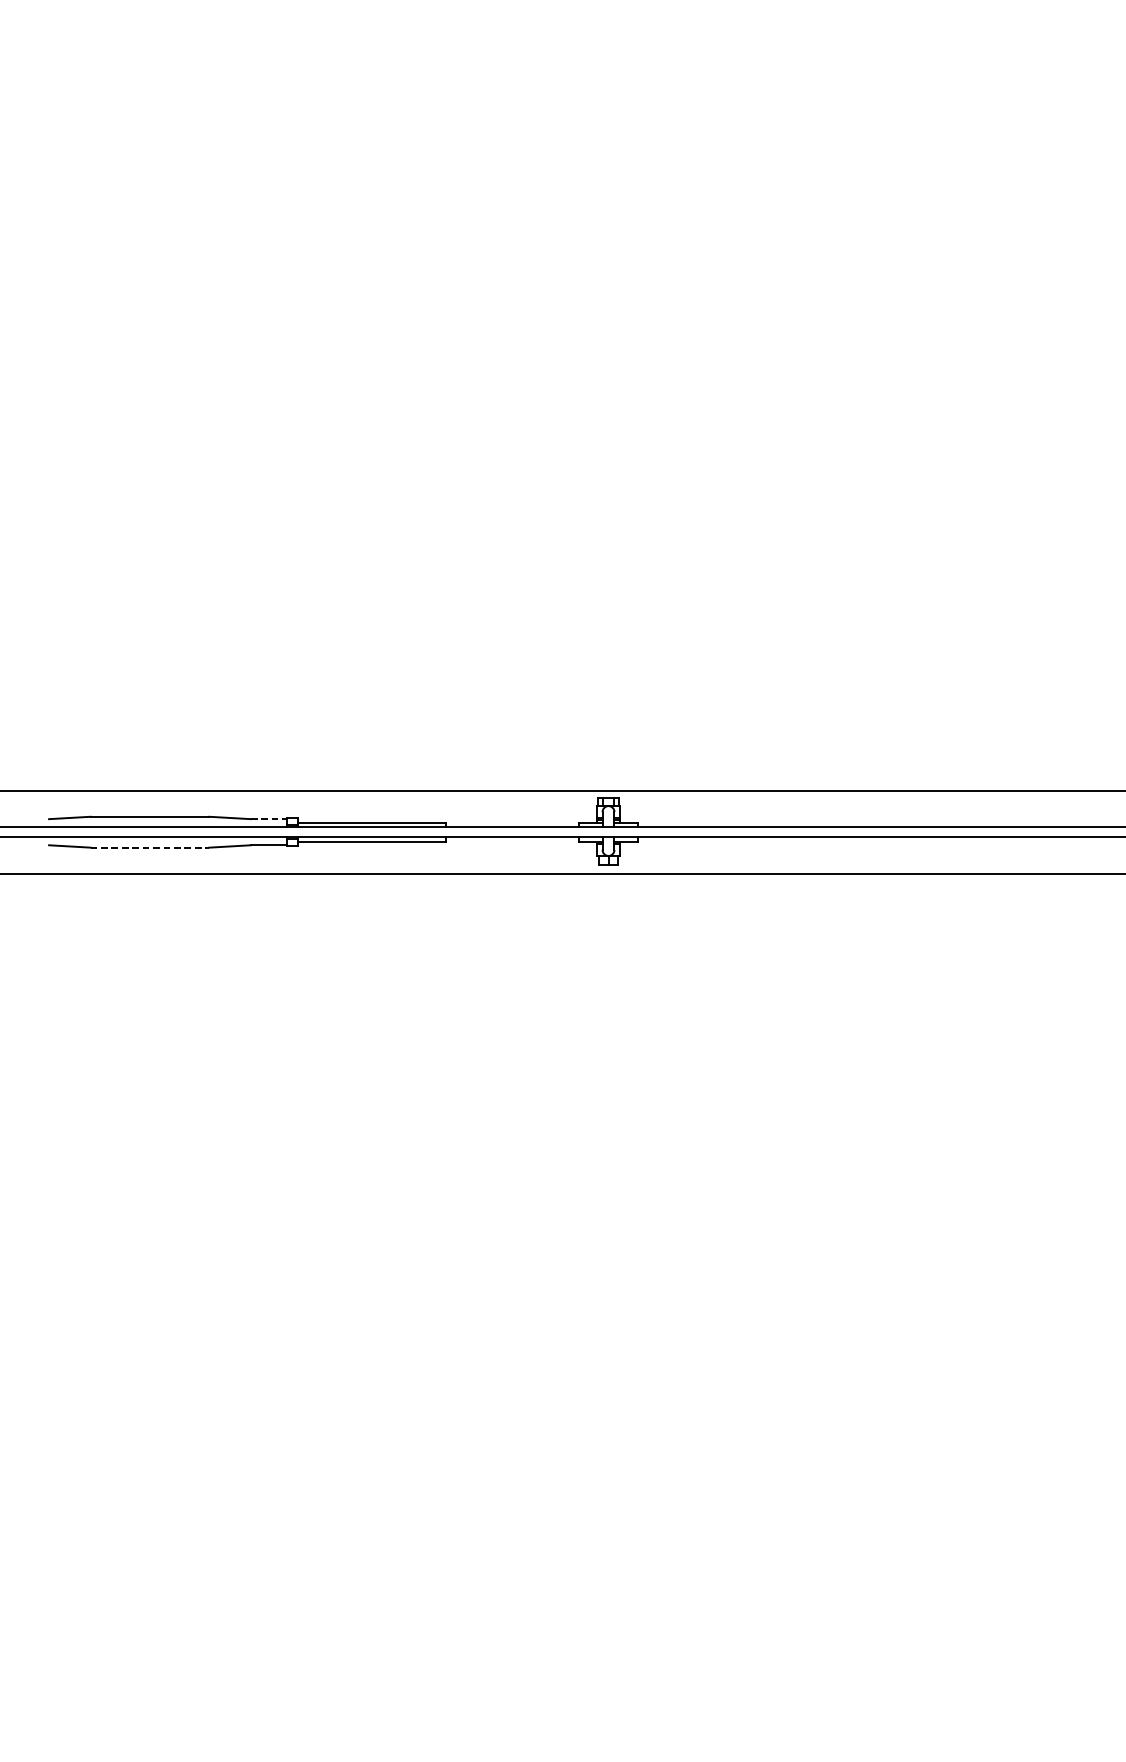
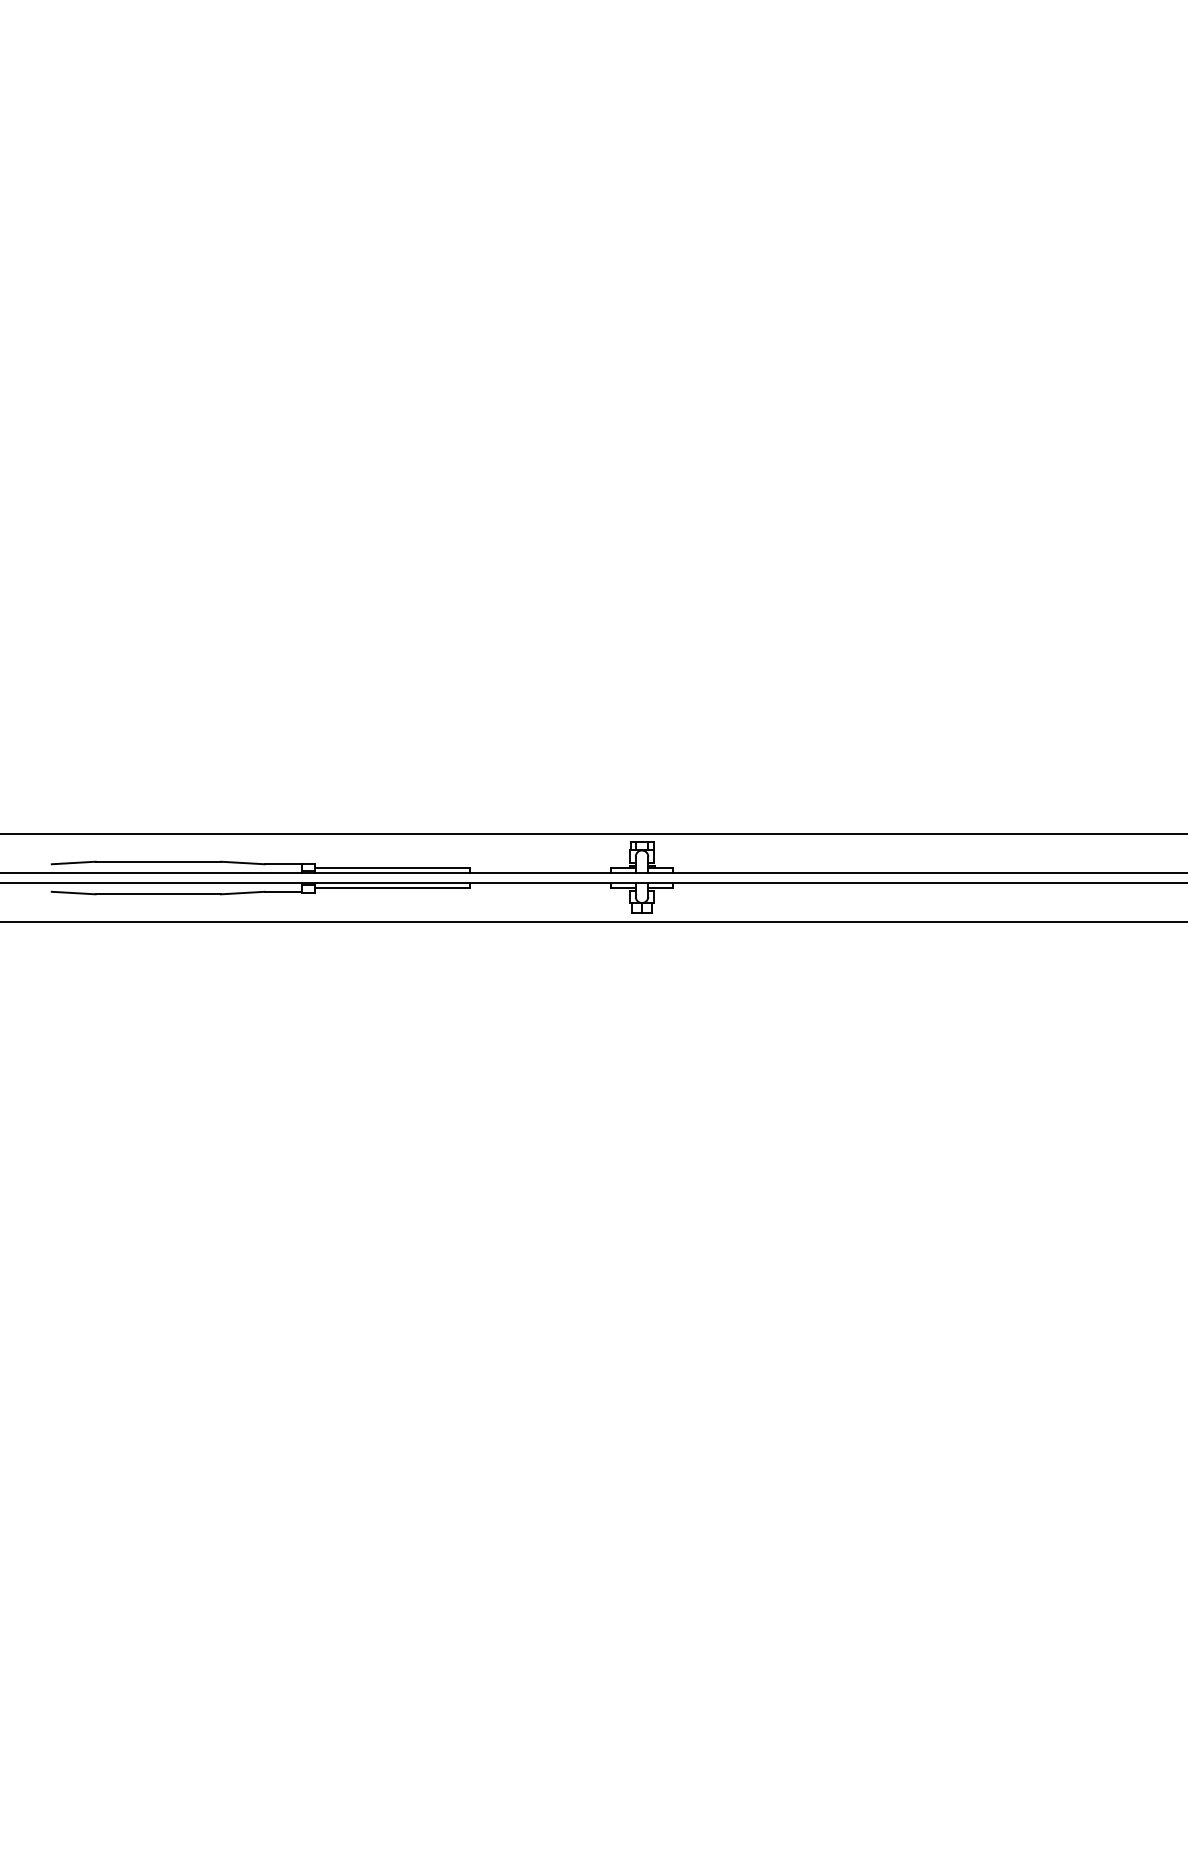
line: (268, 819) -> (283, 864), dashed -> solid
line: (150, 847) -> (158, 894), dashed -> solid

